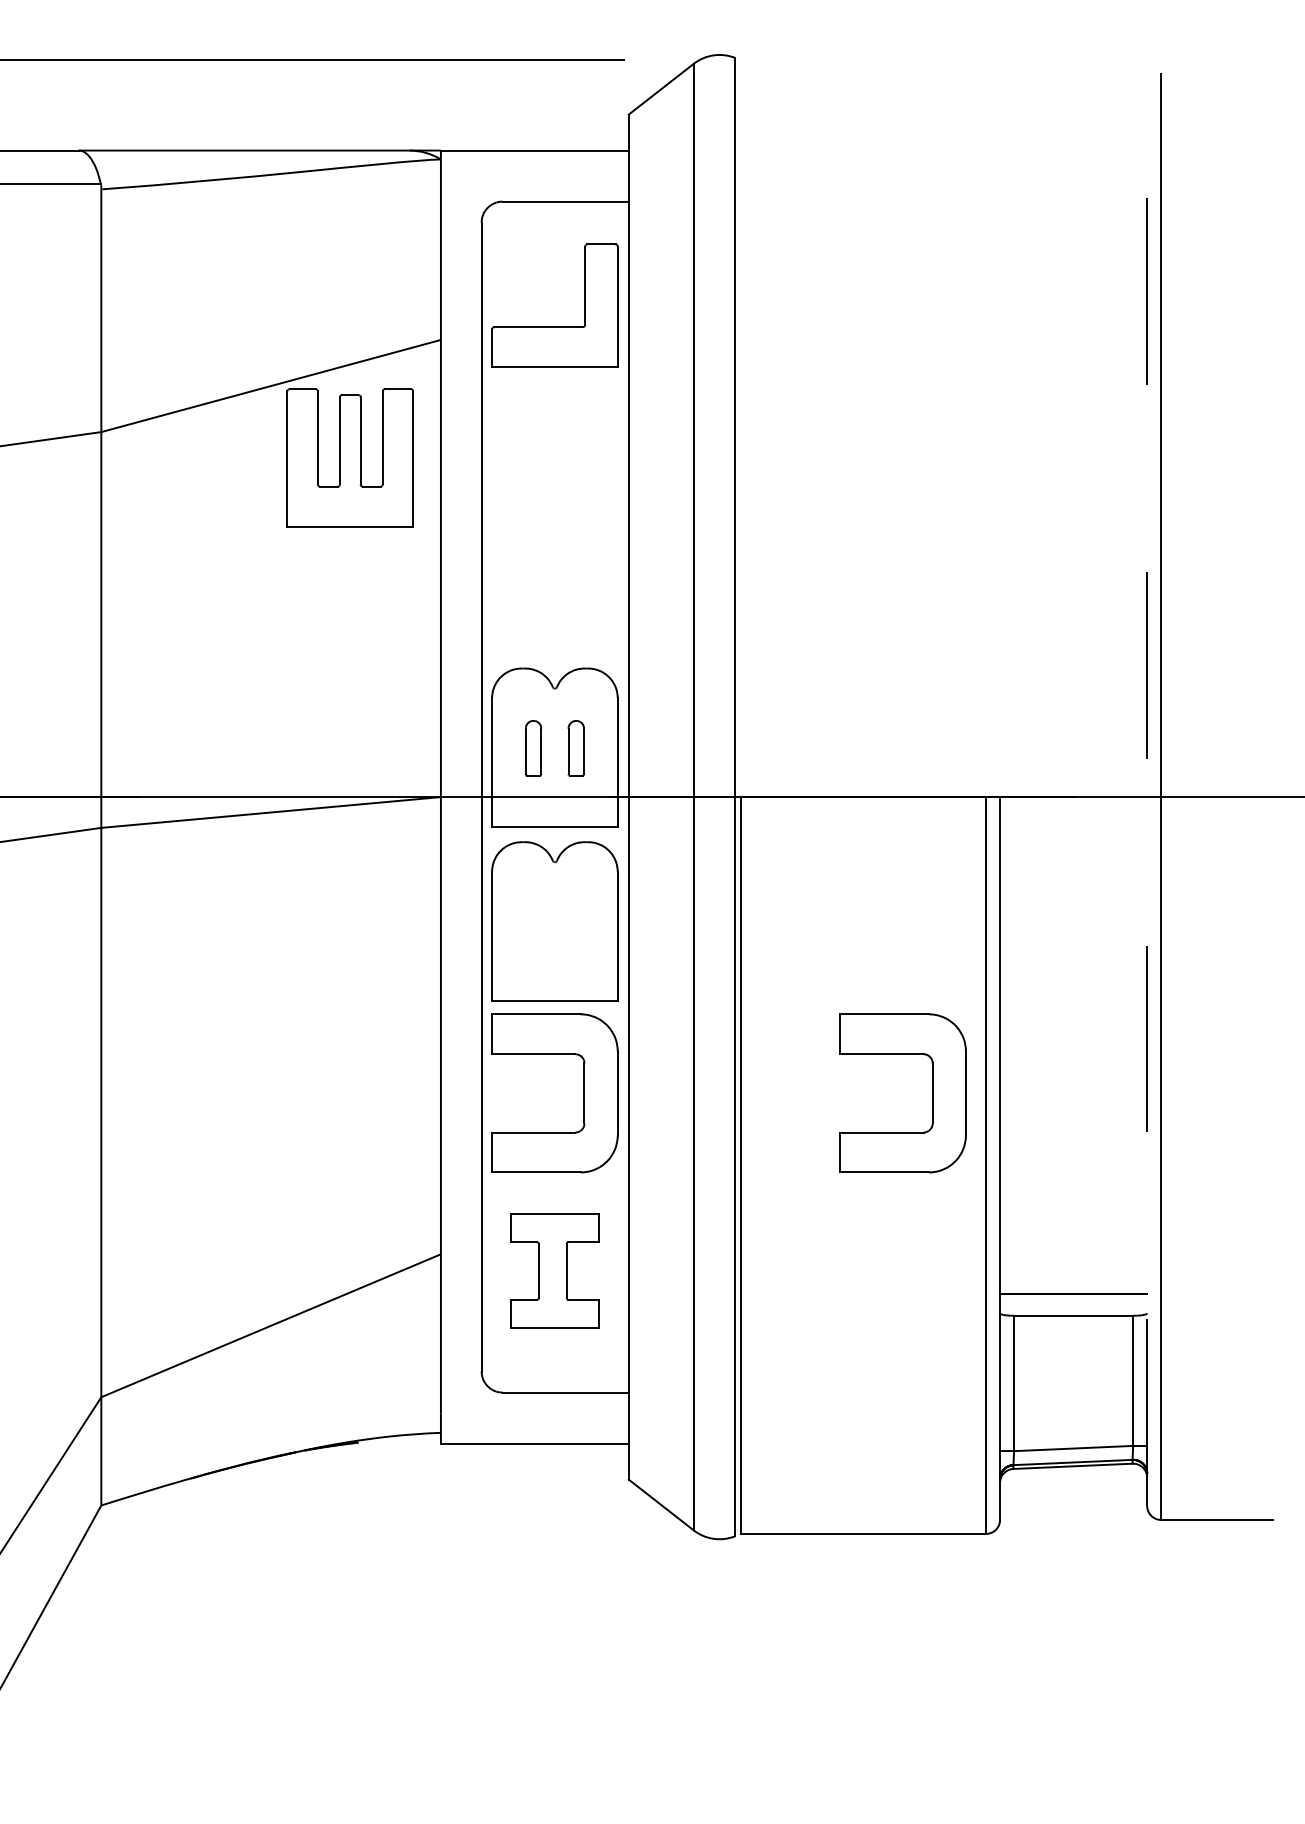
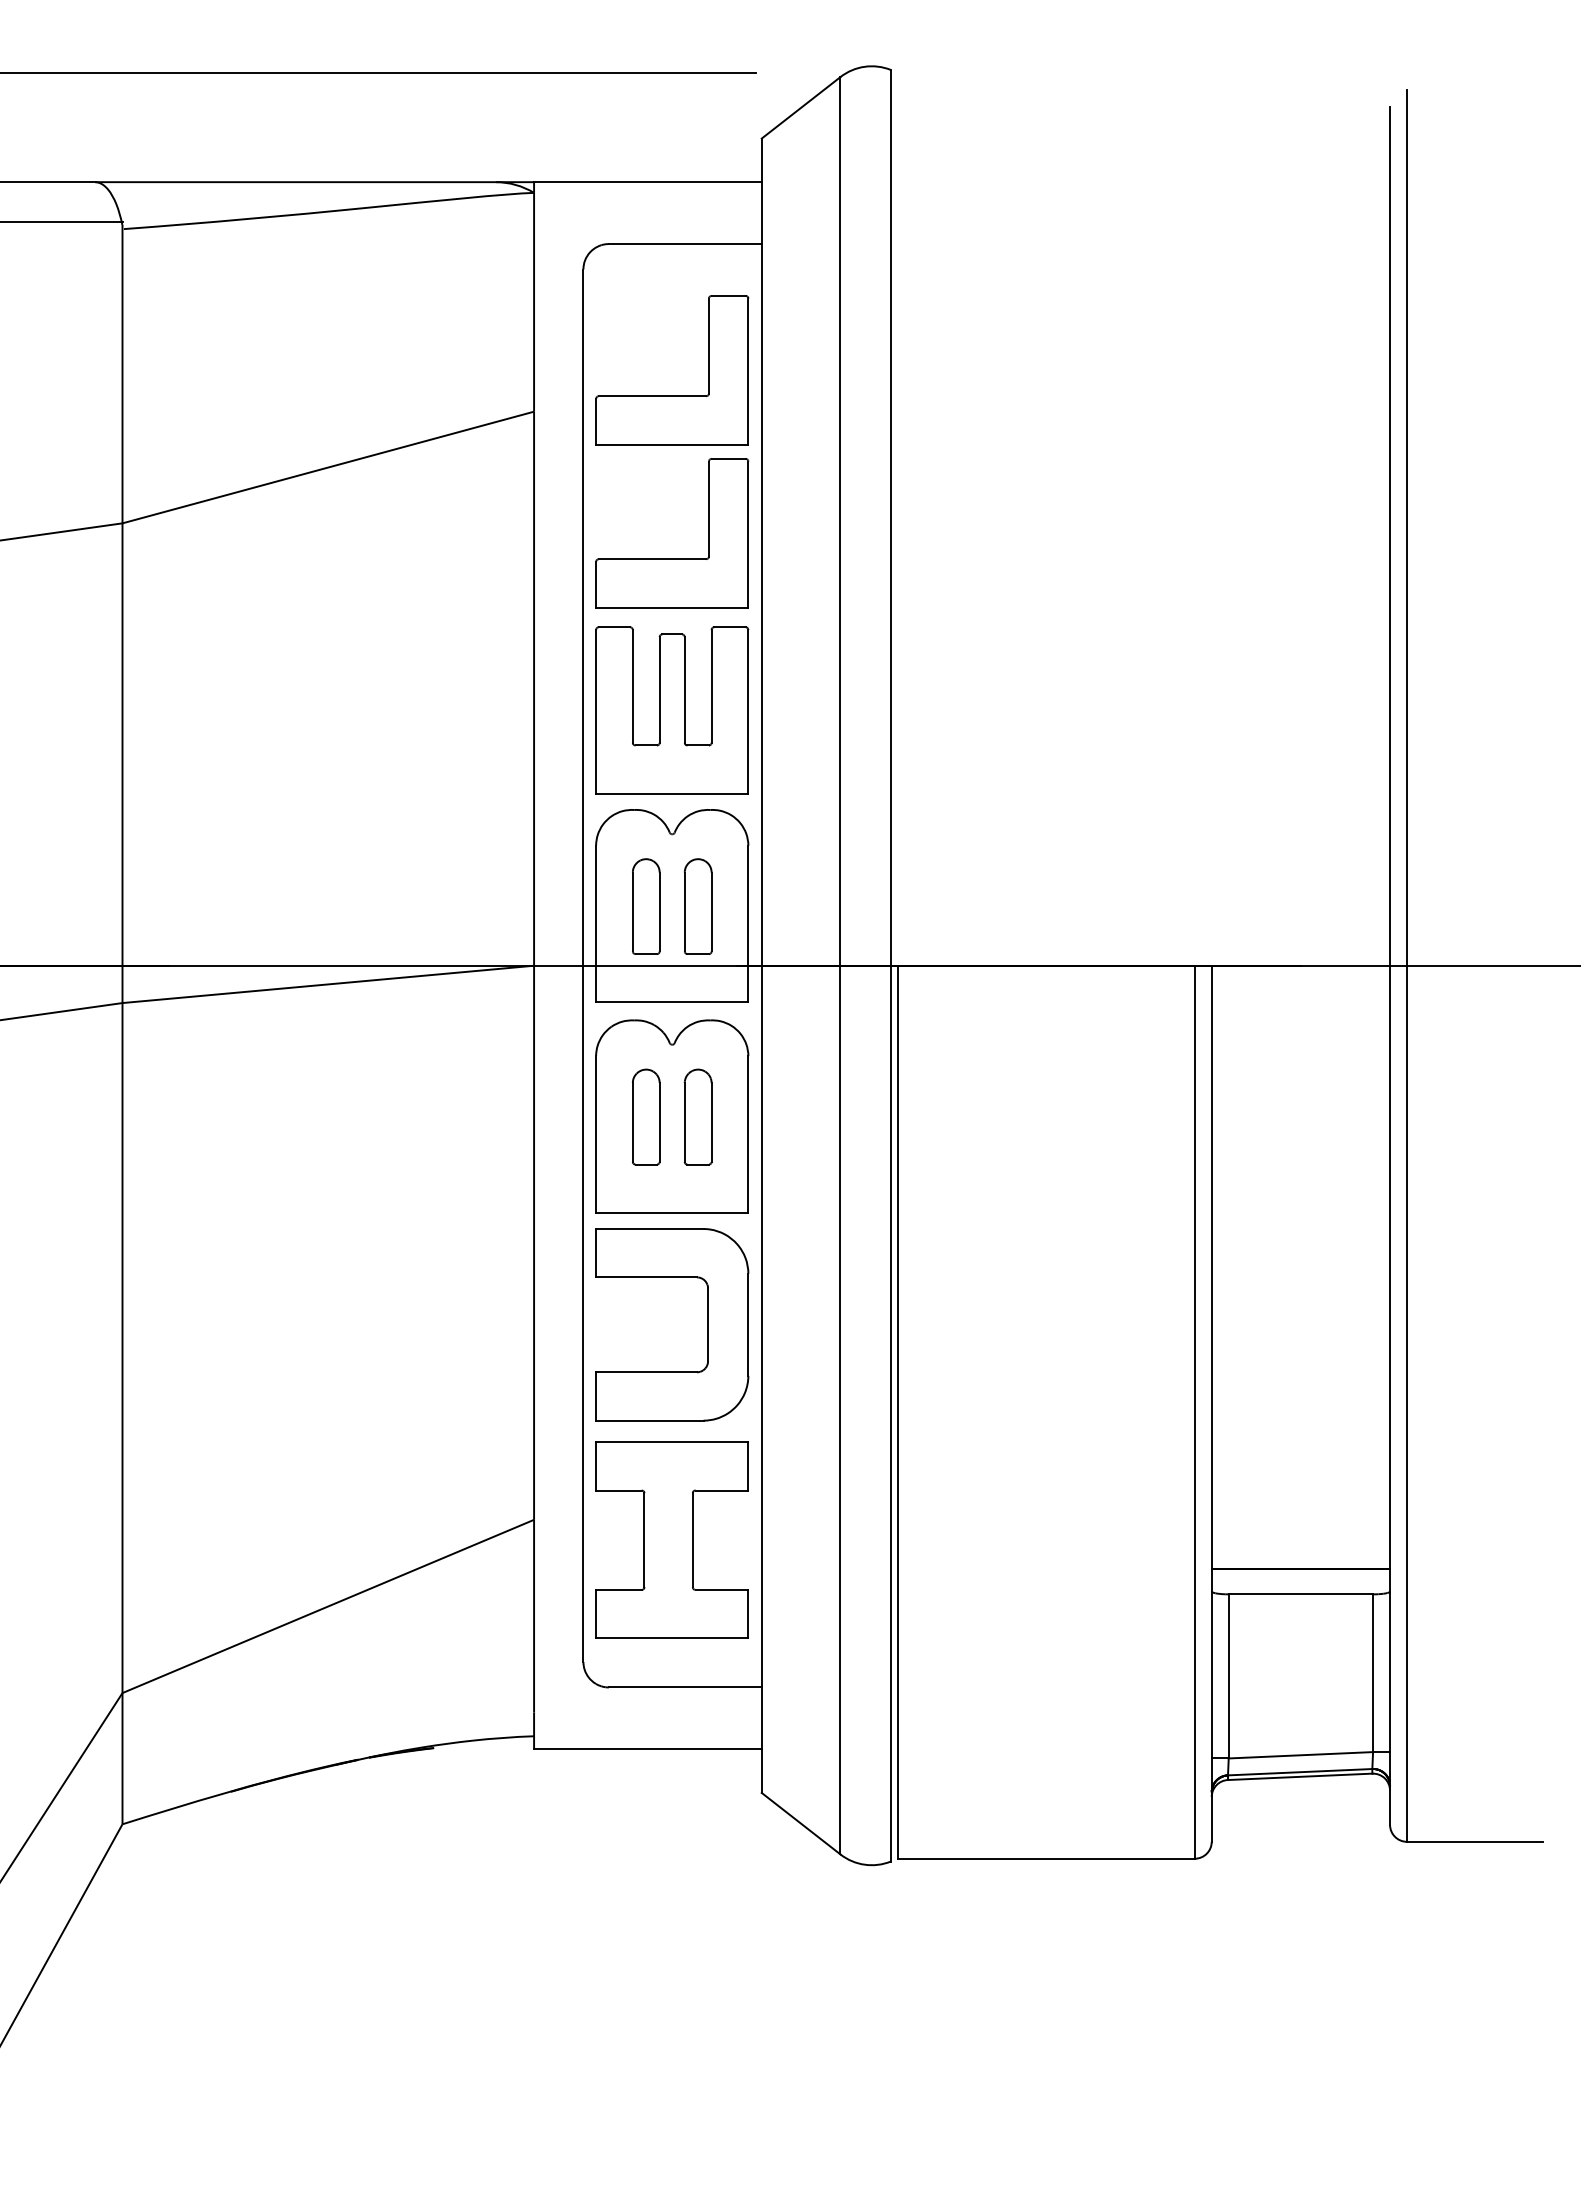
part: (350, 457) -> (672, 710), moved
part: (555, 461) -> (672, 558), added
part: (533, 748) -> (646, 906), size x1.43
part: (575, 748) -> (697, 906), size x1.43
line: (1147, 796) -> (1390, 965), dashed -> solid
part: (533, 921) -> (646, 1116), added
part: (575, 921) -> (697, 1116), added
part: (932, 1093) -> (1129, 1324), removed
part: (554, 1270) -> (671, 1539), size x1.43

